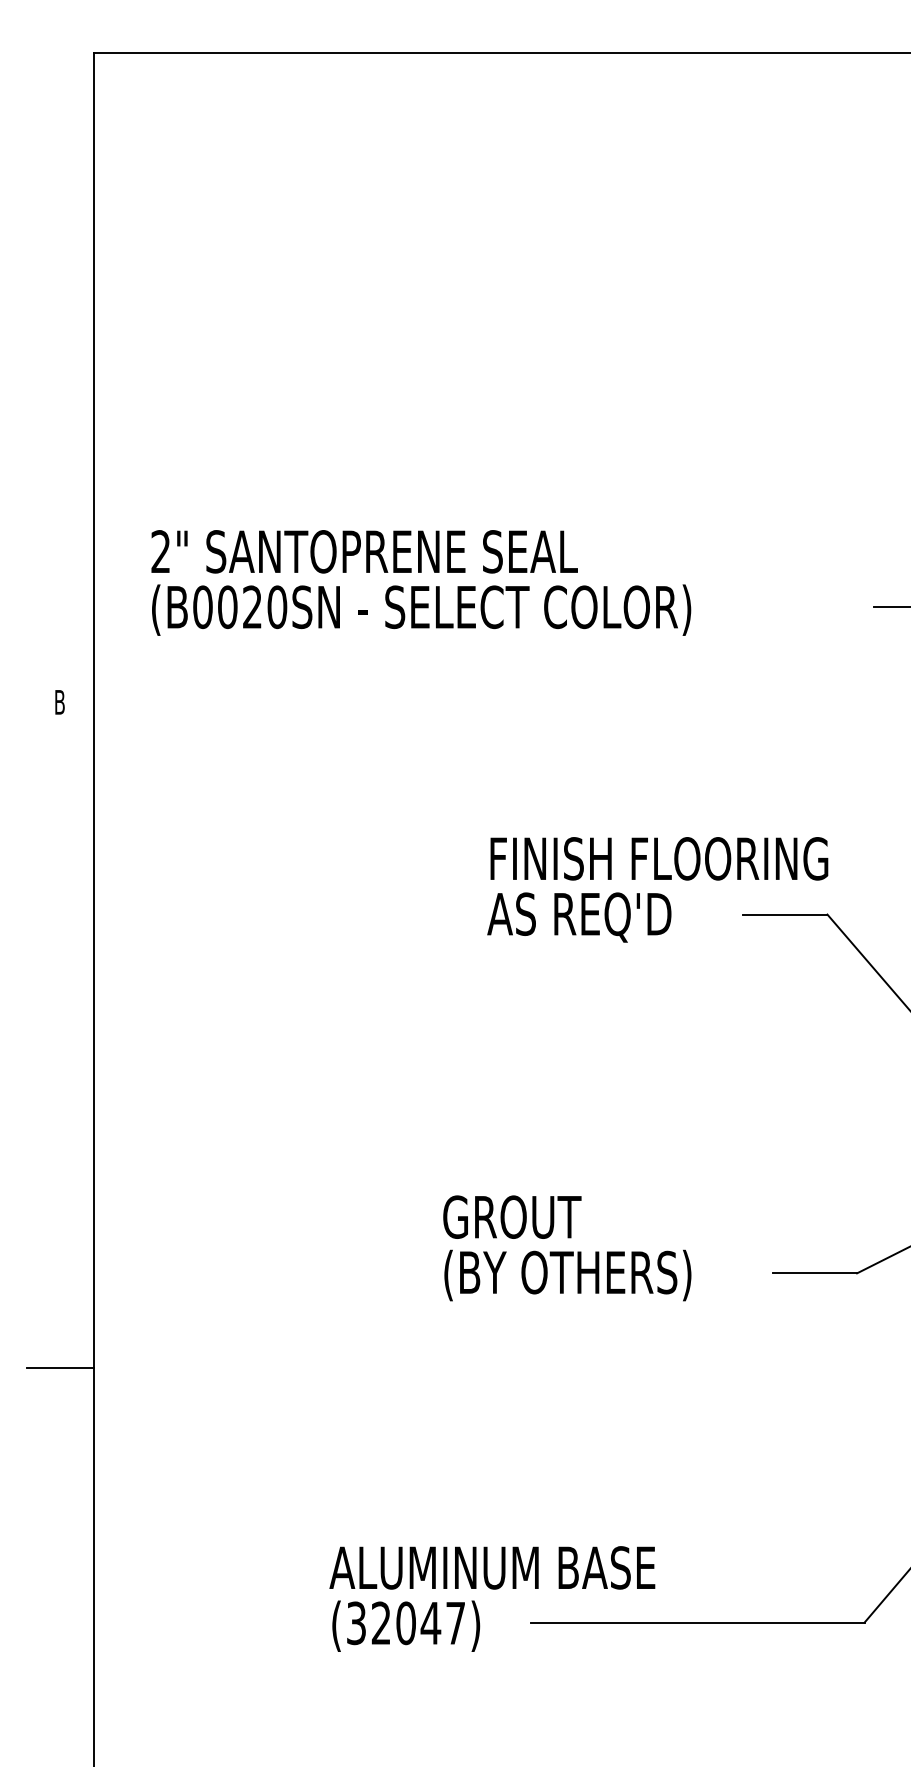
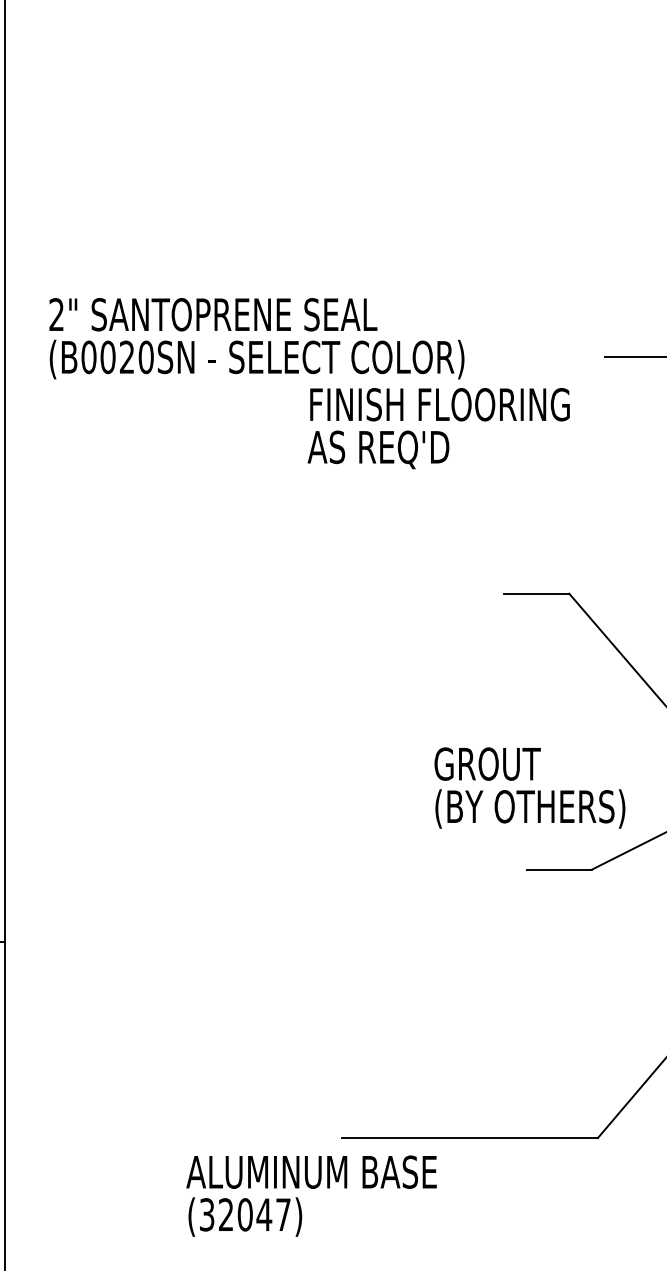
text: (657, 889) -> (438, 428), moved
text: (567, 1248) -> (530, 788), moved
text: (492, 1598) -> (311, 1195), moved

